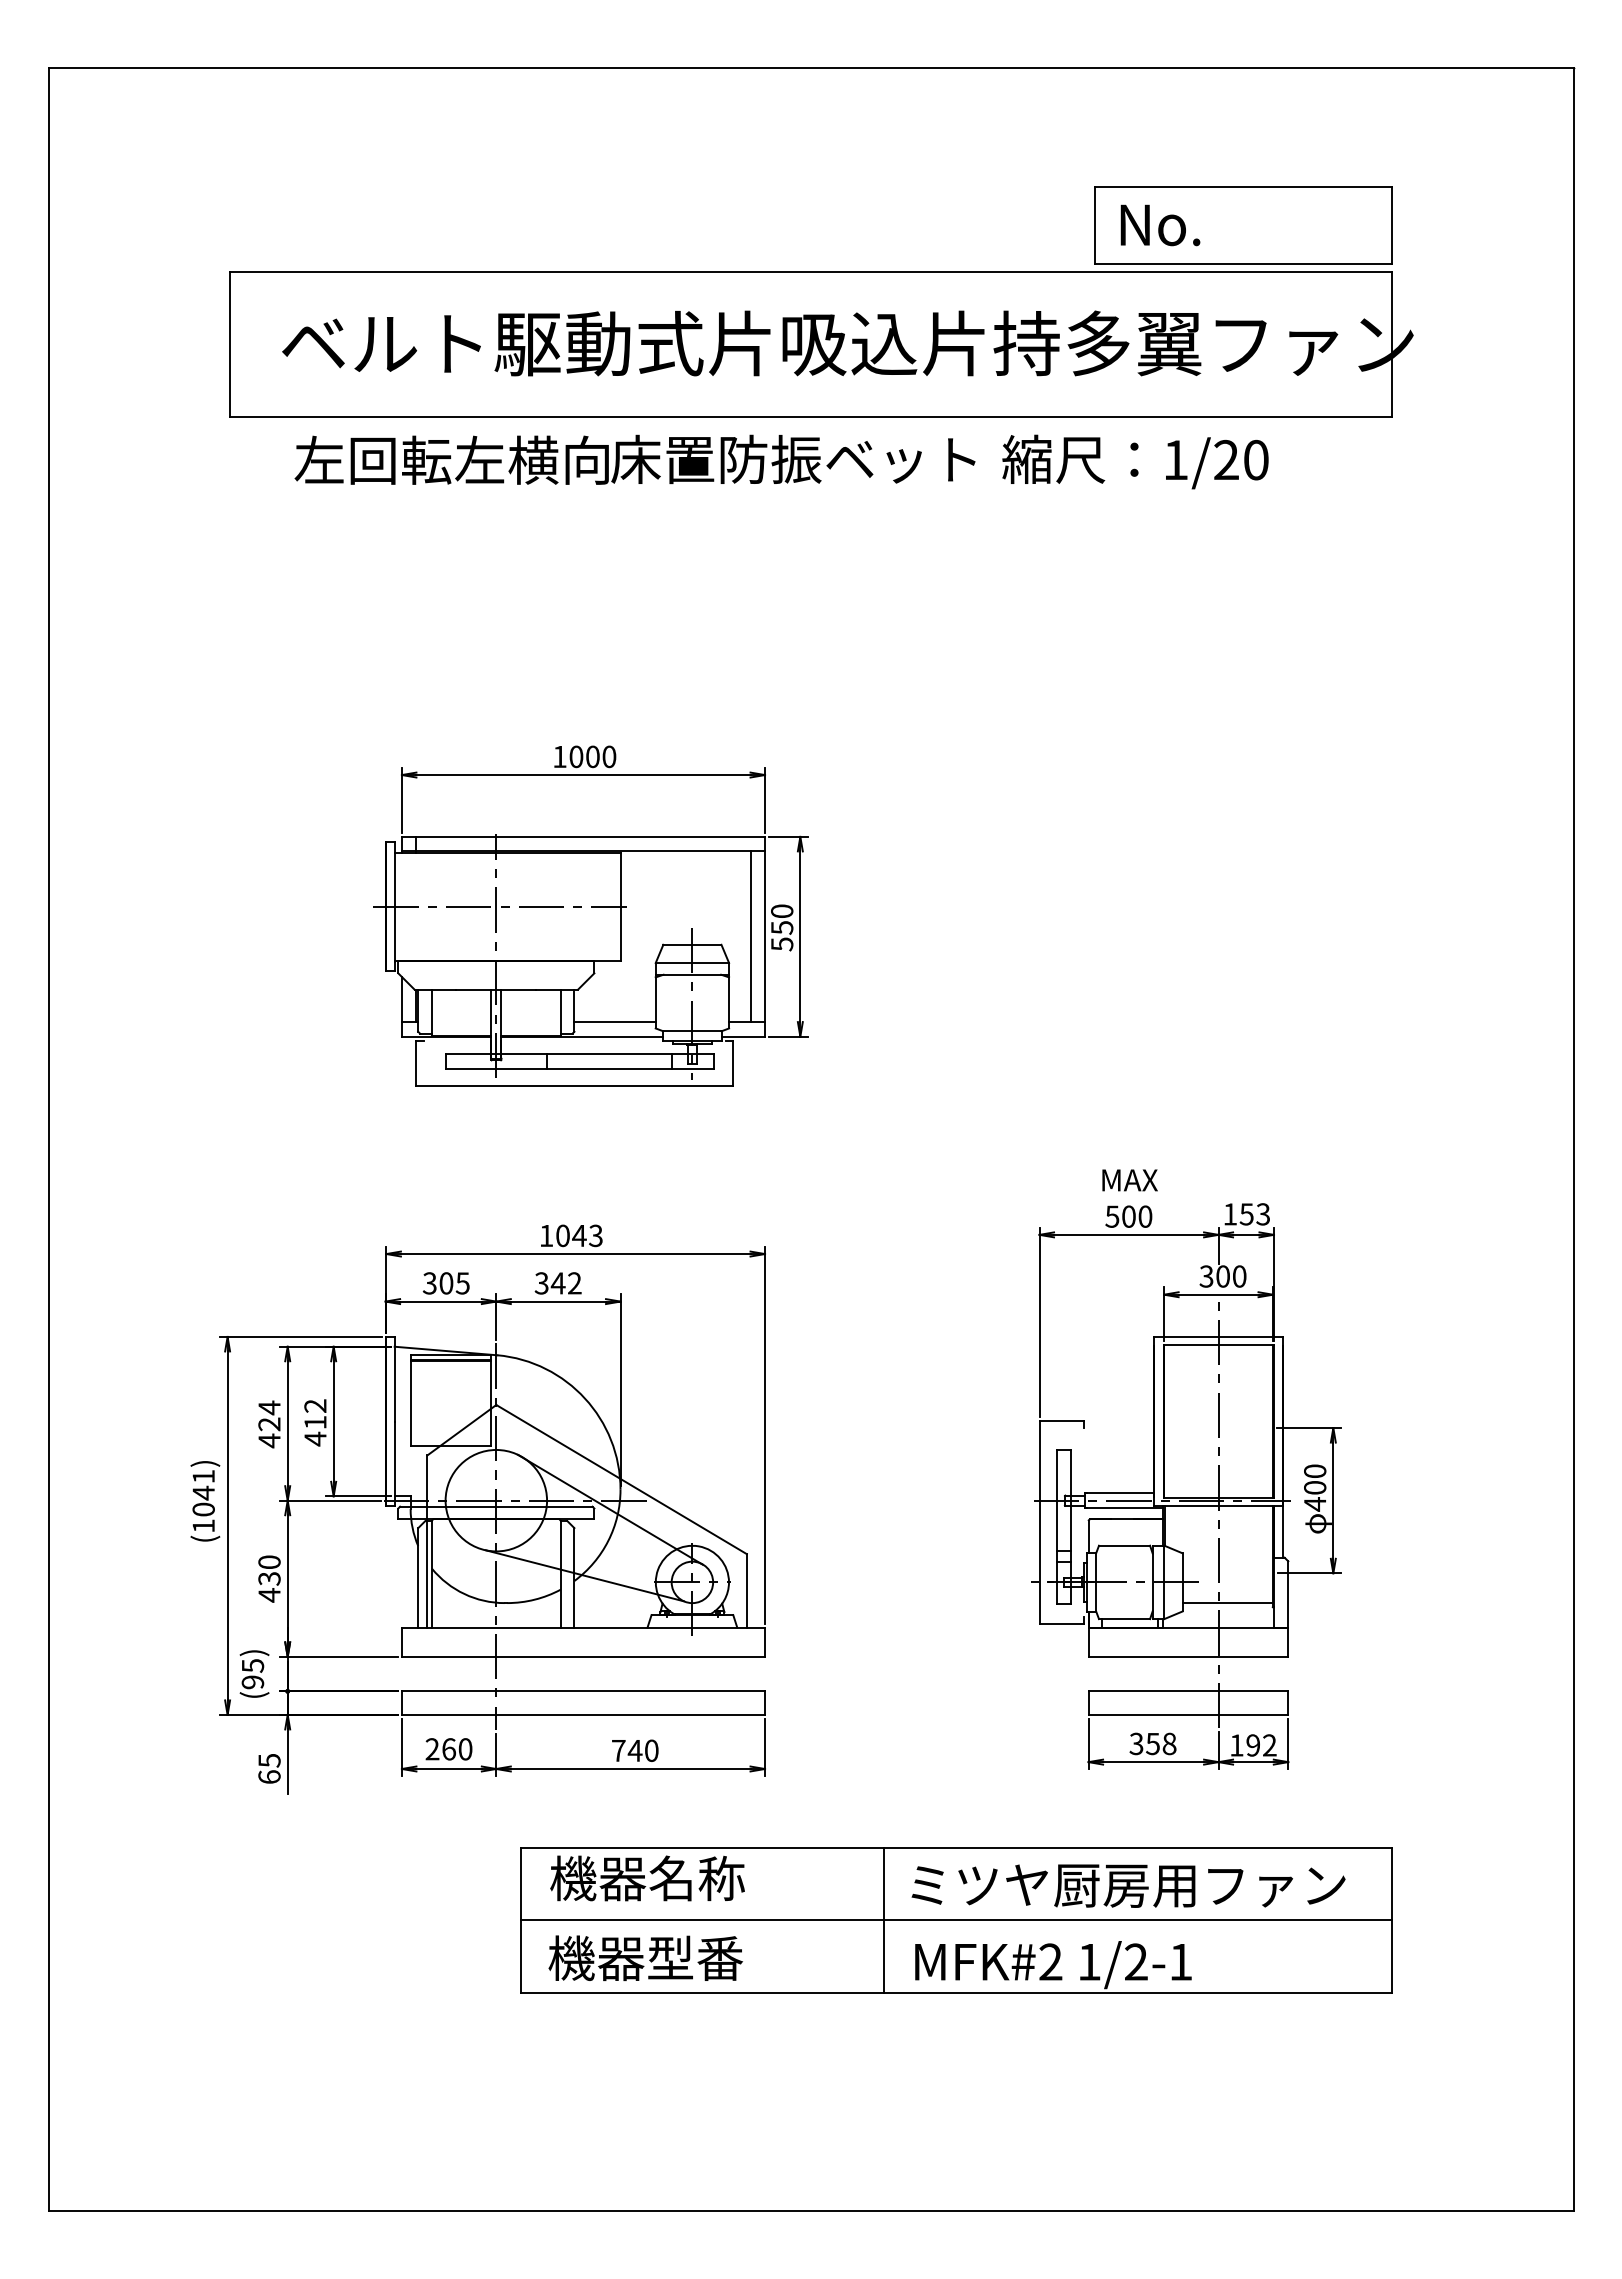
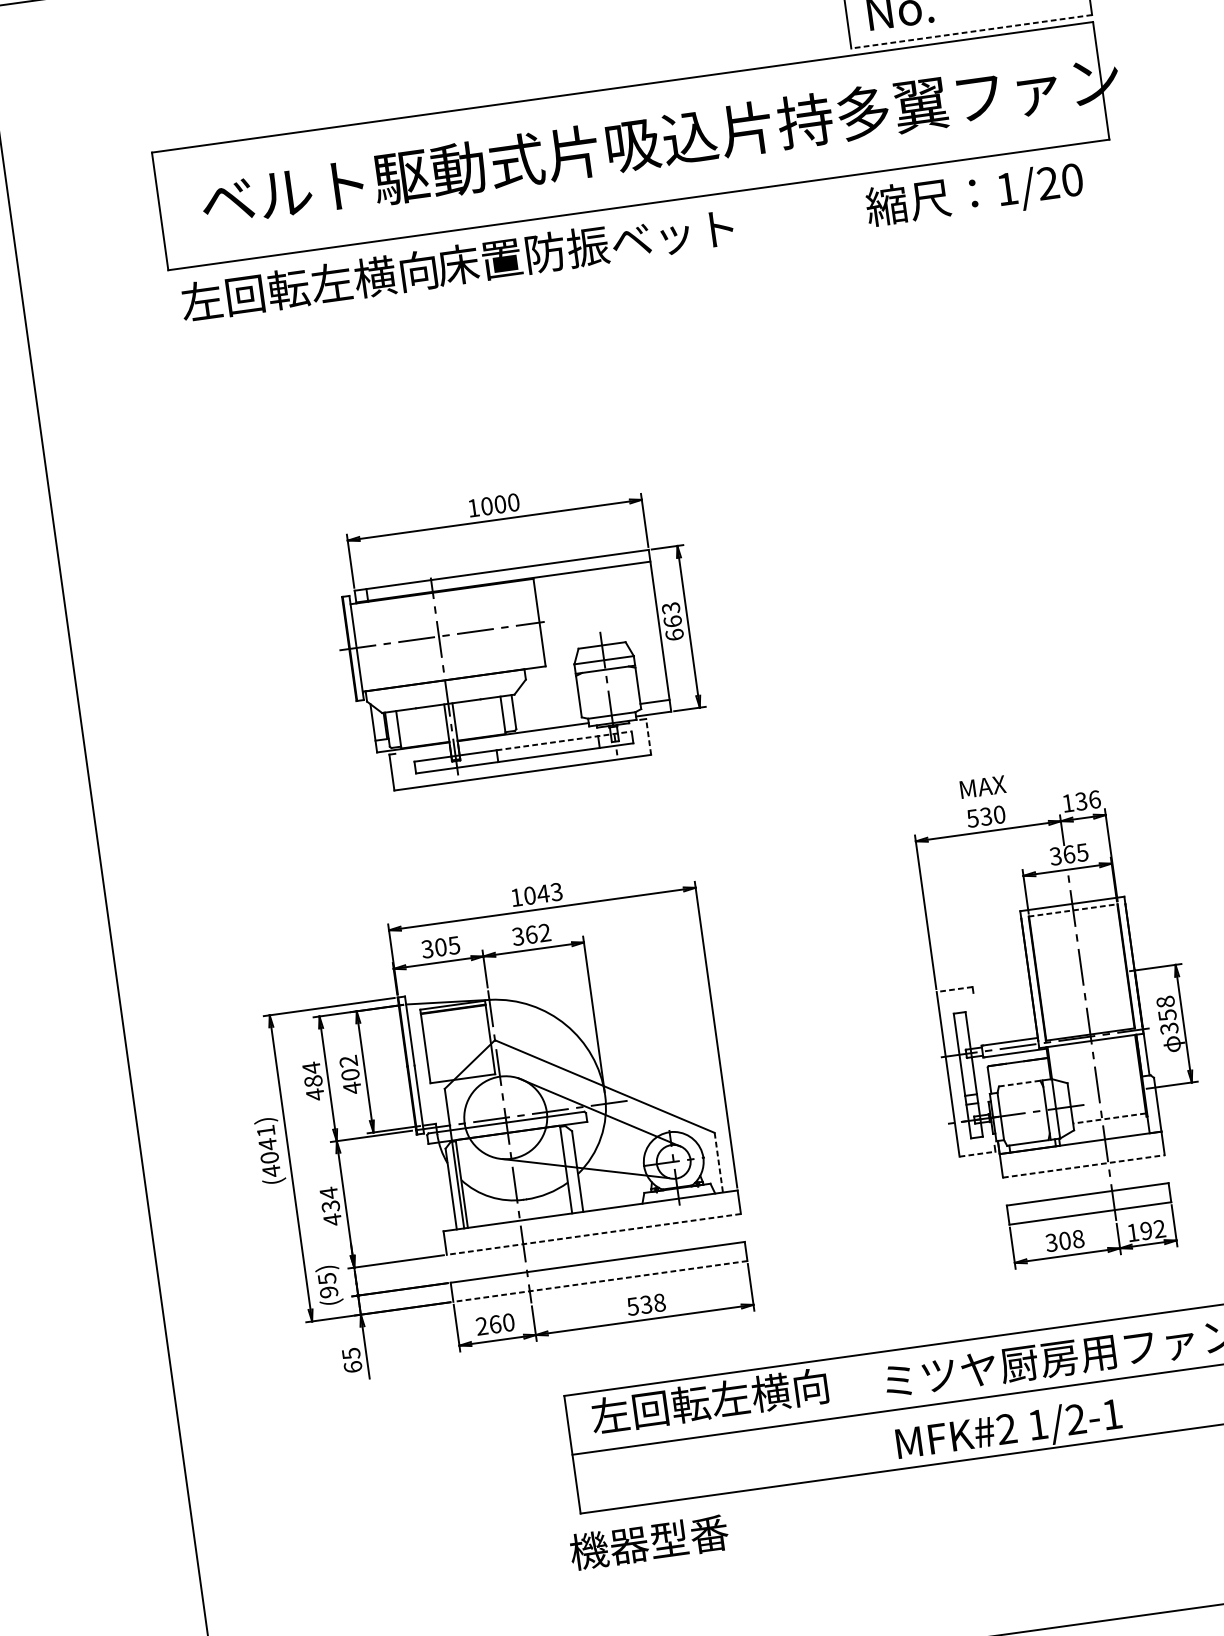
line: (1243, 263) -> (971, 31), solid -> dashed
text: (634, 459) -> (456, 264), moved
text: (1135, 461) -> (974, 194), moved
text: (782, 927) -> (673, 621), 550 -> 663
line: (750, 936) -> (648, 632), removed
line: (614, 1022) -> (547, 717), removed
line: (630, 1054) -> (564, 741), solid -> dashed
line: (733, 1062) -> (648, 736), solid -> dashed
text: (1255, 1214) -> (1088, 800), 153 -> 136
text: (1128, 1216) -> (985, 816), 500 -> 530
text: (1231, 1276) -> (1076, 853), 300 -> 365
text: (557, 1283) -> (530, 934), 342 -> 362
line: (1219, 1344) -> (1073, 909), solid -> dashed
line: (1061, 1420) -> (954, 989), solid -> dashed
text: (315, 1422) -> (350, 1074), 412 -> 402
text: (269, 1424) -> (313, 1081), 424 -> 484
text: (1315, 1487) -> (1167, 1014), 400 -> 358
text: (203, 1525) -> (271, 1170), (1041) -> (4041)
line: (1124, 1545) -> (1019, 1083), solid -> dashed
text: (269, 1562) -> (328, 1193), 430 -> 434
line: (746, 1590) -> (718, 1162), solid -> dashed
line: (1227, 1603) -> (1109, 1118), solid -> dashed
line: (1062, 1624) -> (978, 1154), solid -> dashed
line: (583, 1656) -> (593, 1234), solid -> dashed
line: (1188, 1656) -> (1083, 1166), solid -> dashed
line: (583, 1714) -> (600, 1281), solid -> dashed
text: (1152, 1743) -> (1064, 1240), 358 -> 308
text: (634, 1750) -> (645, 1304), 740 -> 538
text: (695, 1878) -> (709, 1401), 機器名称 -> 左回転左横向
line: (883, 1919) -> (866, 1413), removed
text: (645, 1957) -> (648, 1541), moved

